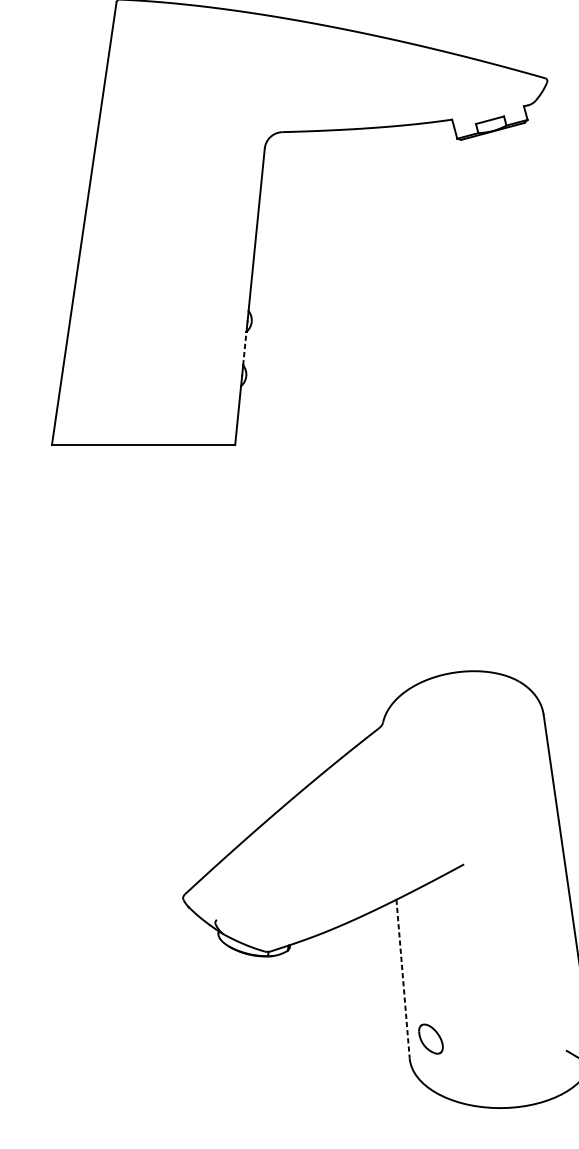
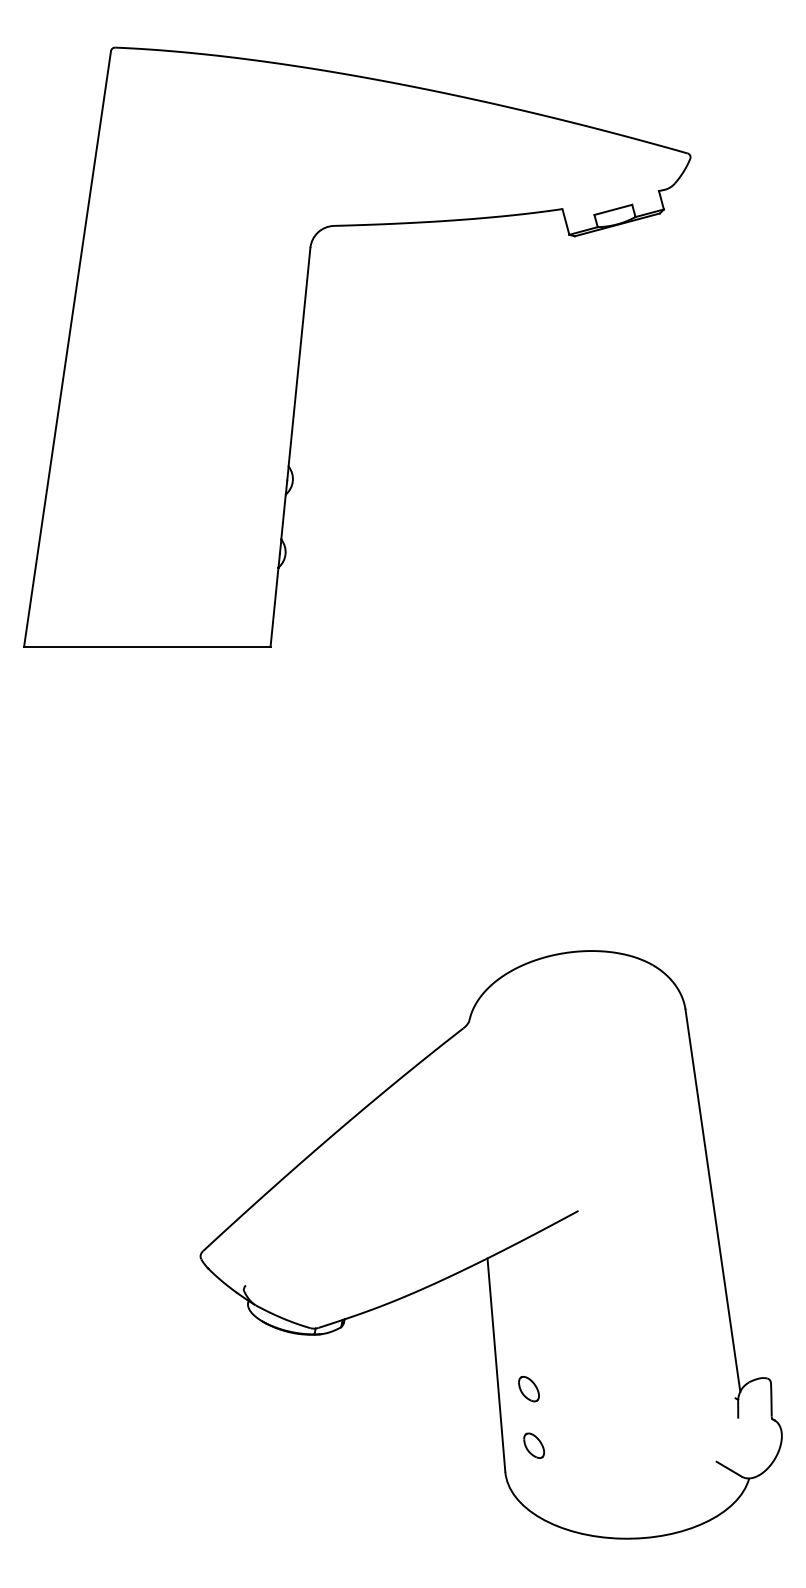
line: (244, 348) -> (283, 517), dashed -> solid
line: (403, 979) -> (496, 1365), dashed -> solid
part: (426, 997) -> (528, 1389), added
part: (431, 1038) -> (534, 1445), size x0.62

